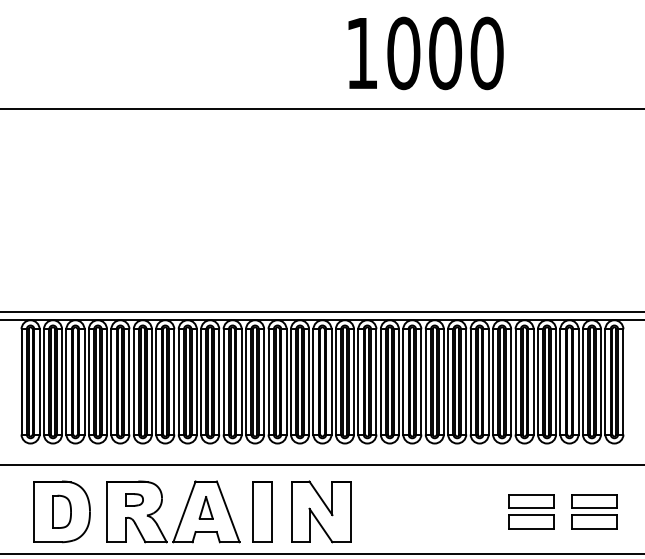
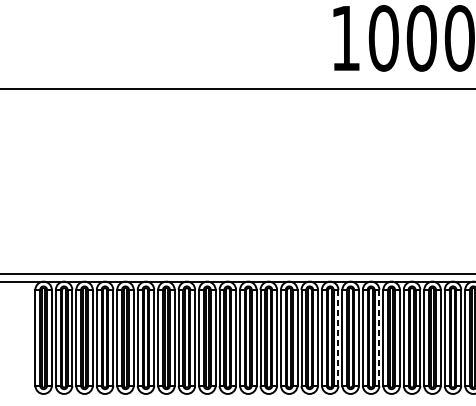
line: (353, 381) -> (337, 337), solid -> dashed
line: (398, 381) -> (379, 337), solid -> dashed

